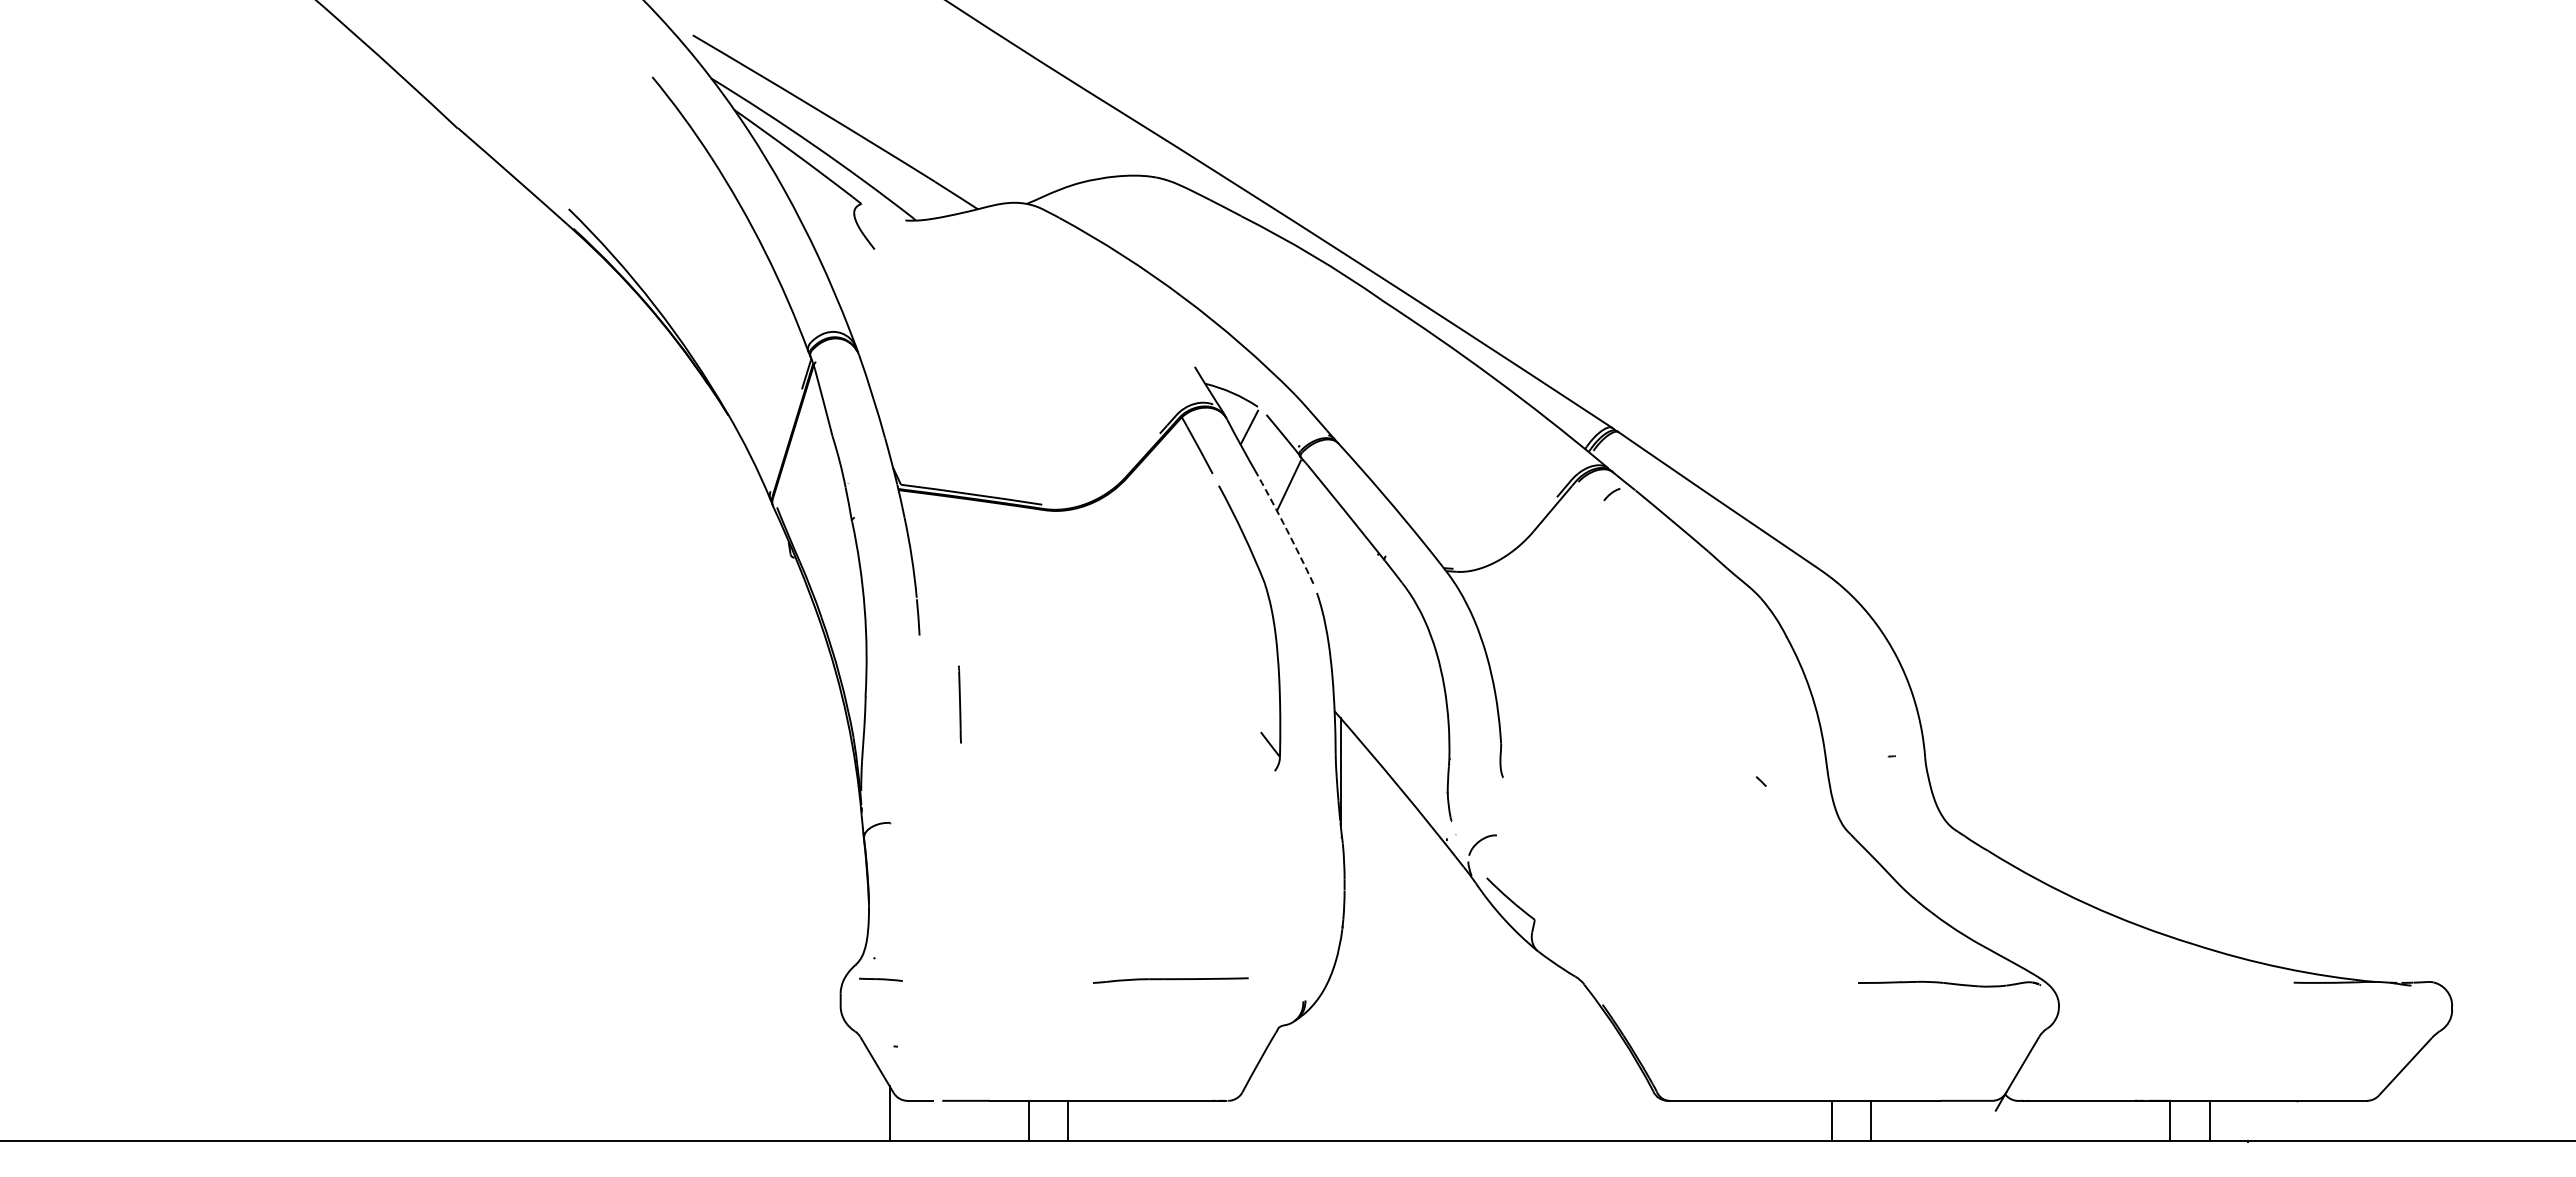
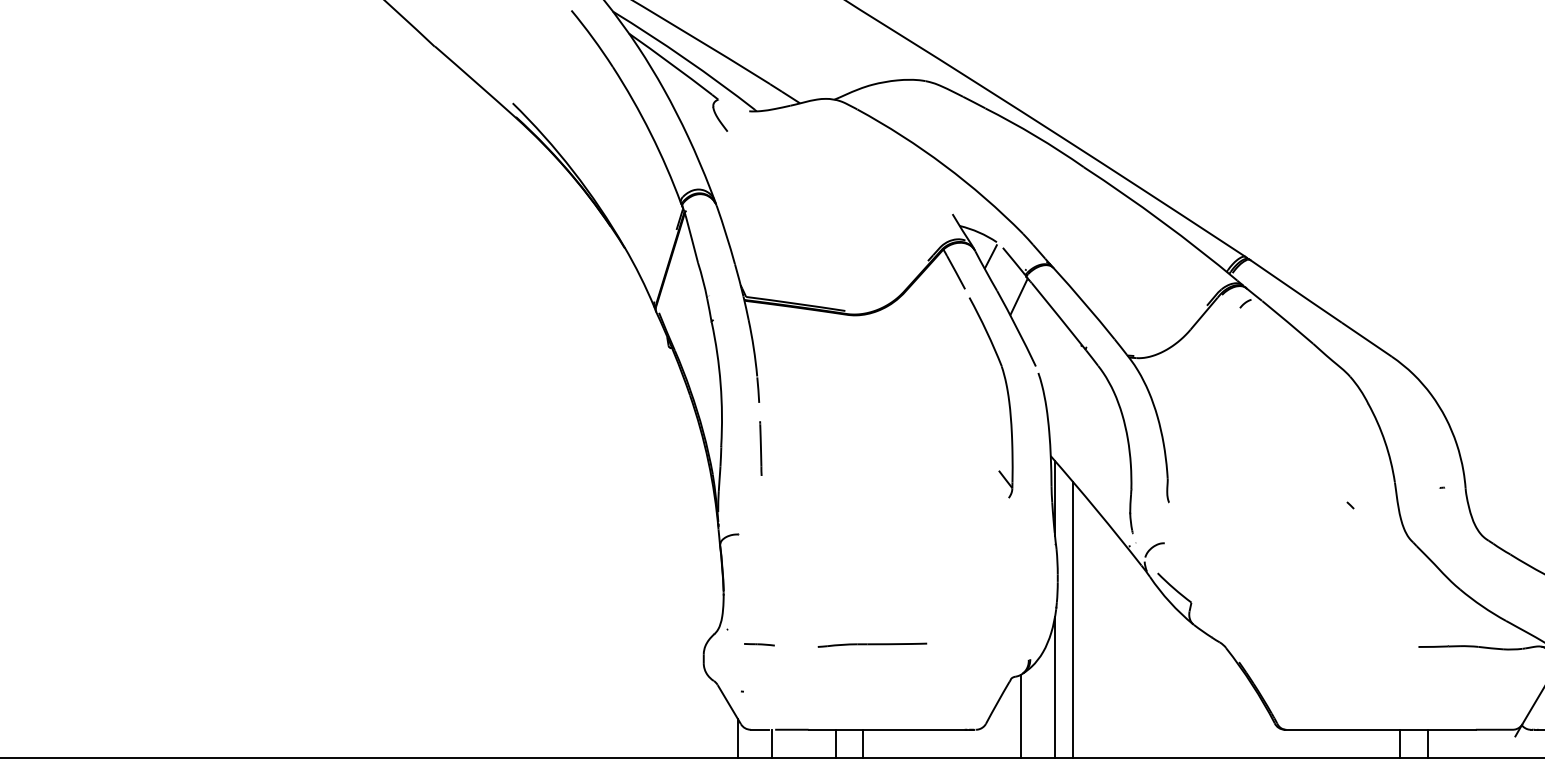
arc: (1286, 529) -> (1016, 328), dashed -> solid
line: (959, 704) -> (760, 448), moved
line: (1366, 944) -> (1073, 619), added
line: (880, 979) -> (759, 644), moved
part: (1170, 980) -> (872, 645), moved
line: (1340, 1040) -> (1054, 687), added
line: (1291, 1081) -> (1020, 716), added
line: (938, 1120) -> (772, 743), added

